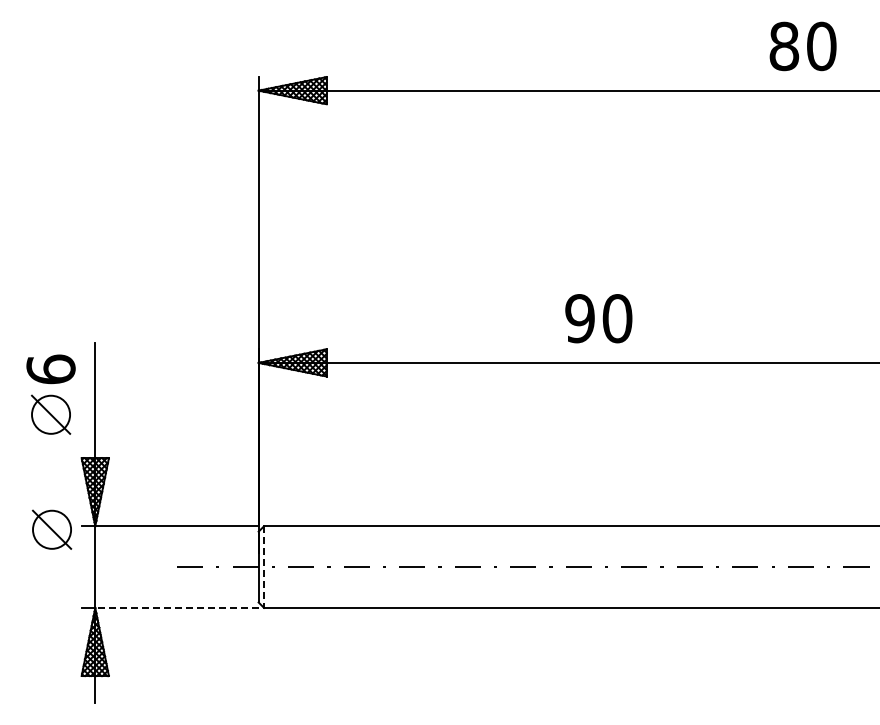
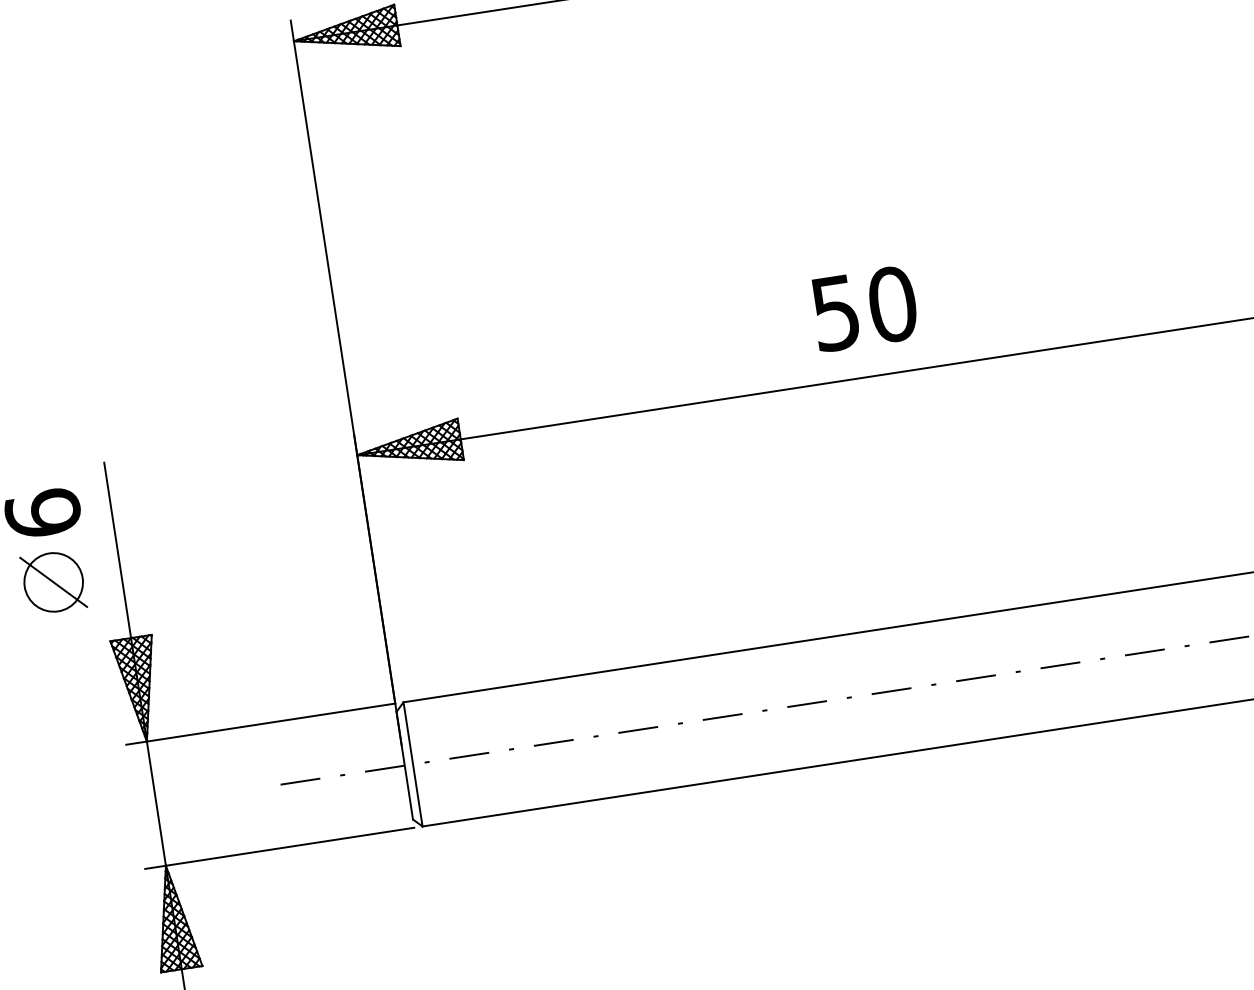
text: (579, 318) -> (834, 313), 90 -> 50
part: (52, 529) -> (82, 756), removed
line: (264, 567) -> (413, 764), dashed -> solid
line: (176, 607) -> (289, 846), dashed -> solid

